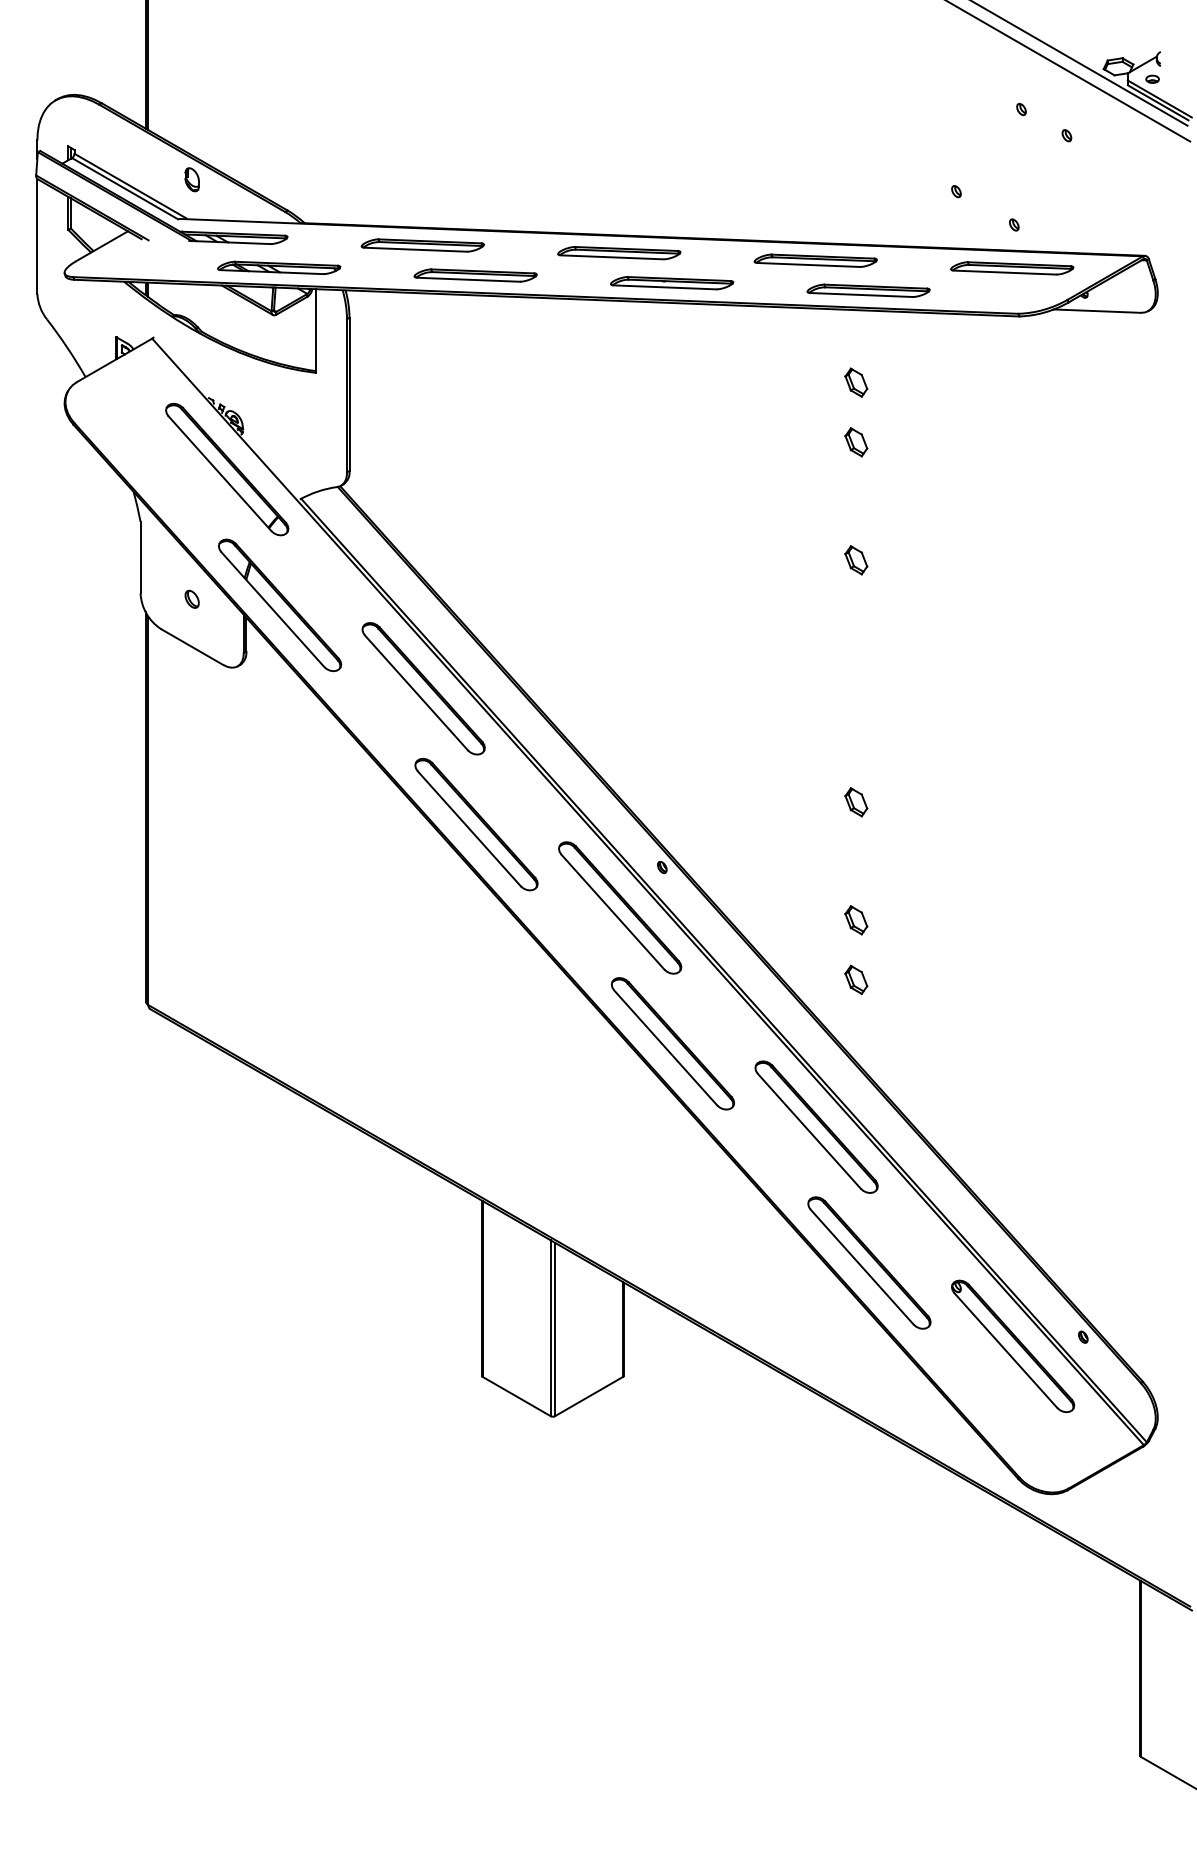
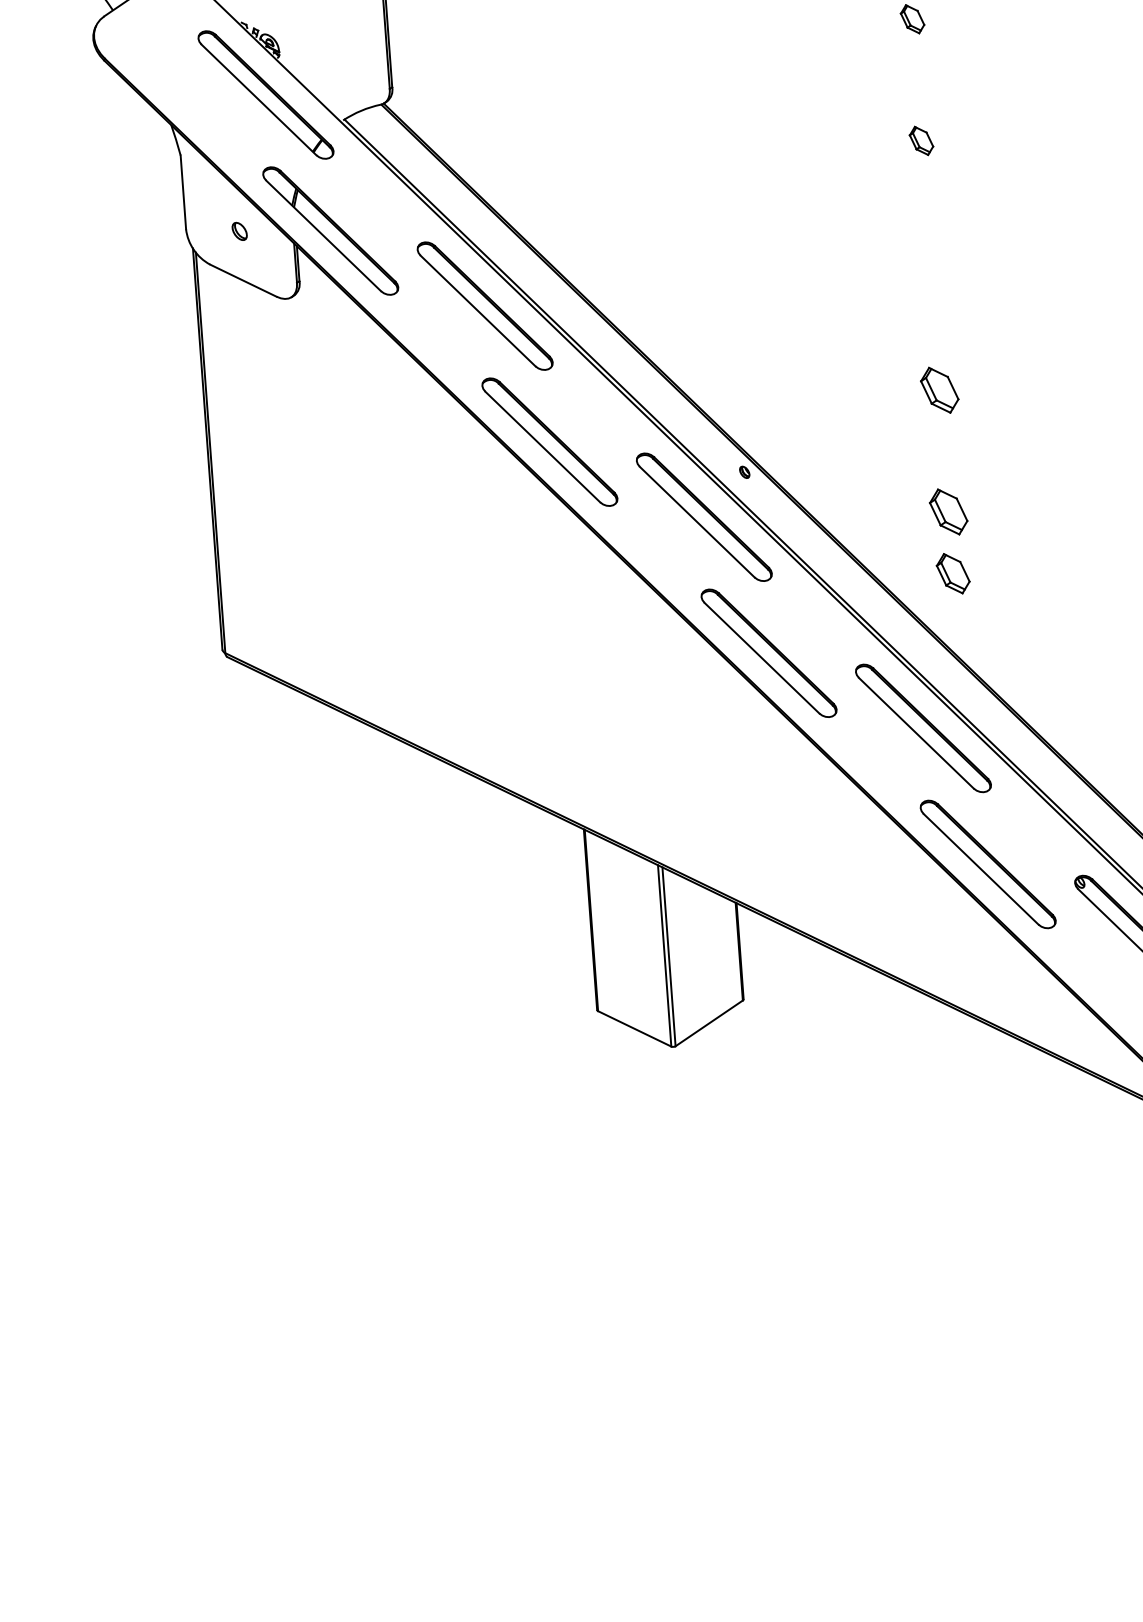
part: (856, 802) -> (940, 390), size x1.6
part: (856, 920) -> (948, 512), size x1.6
part: (856, 979) -> (953, 573), size x1.4

